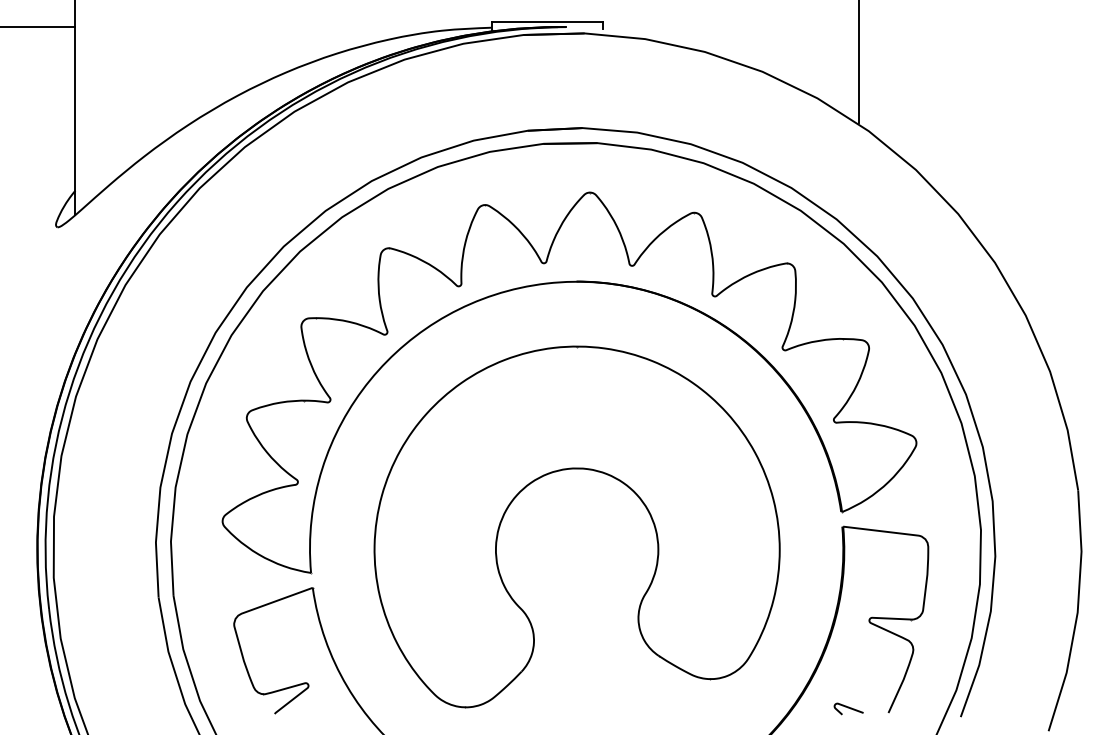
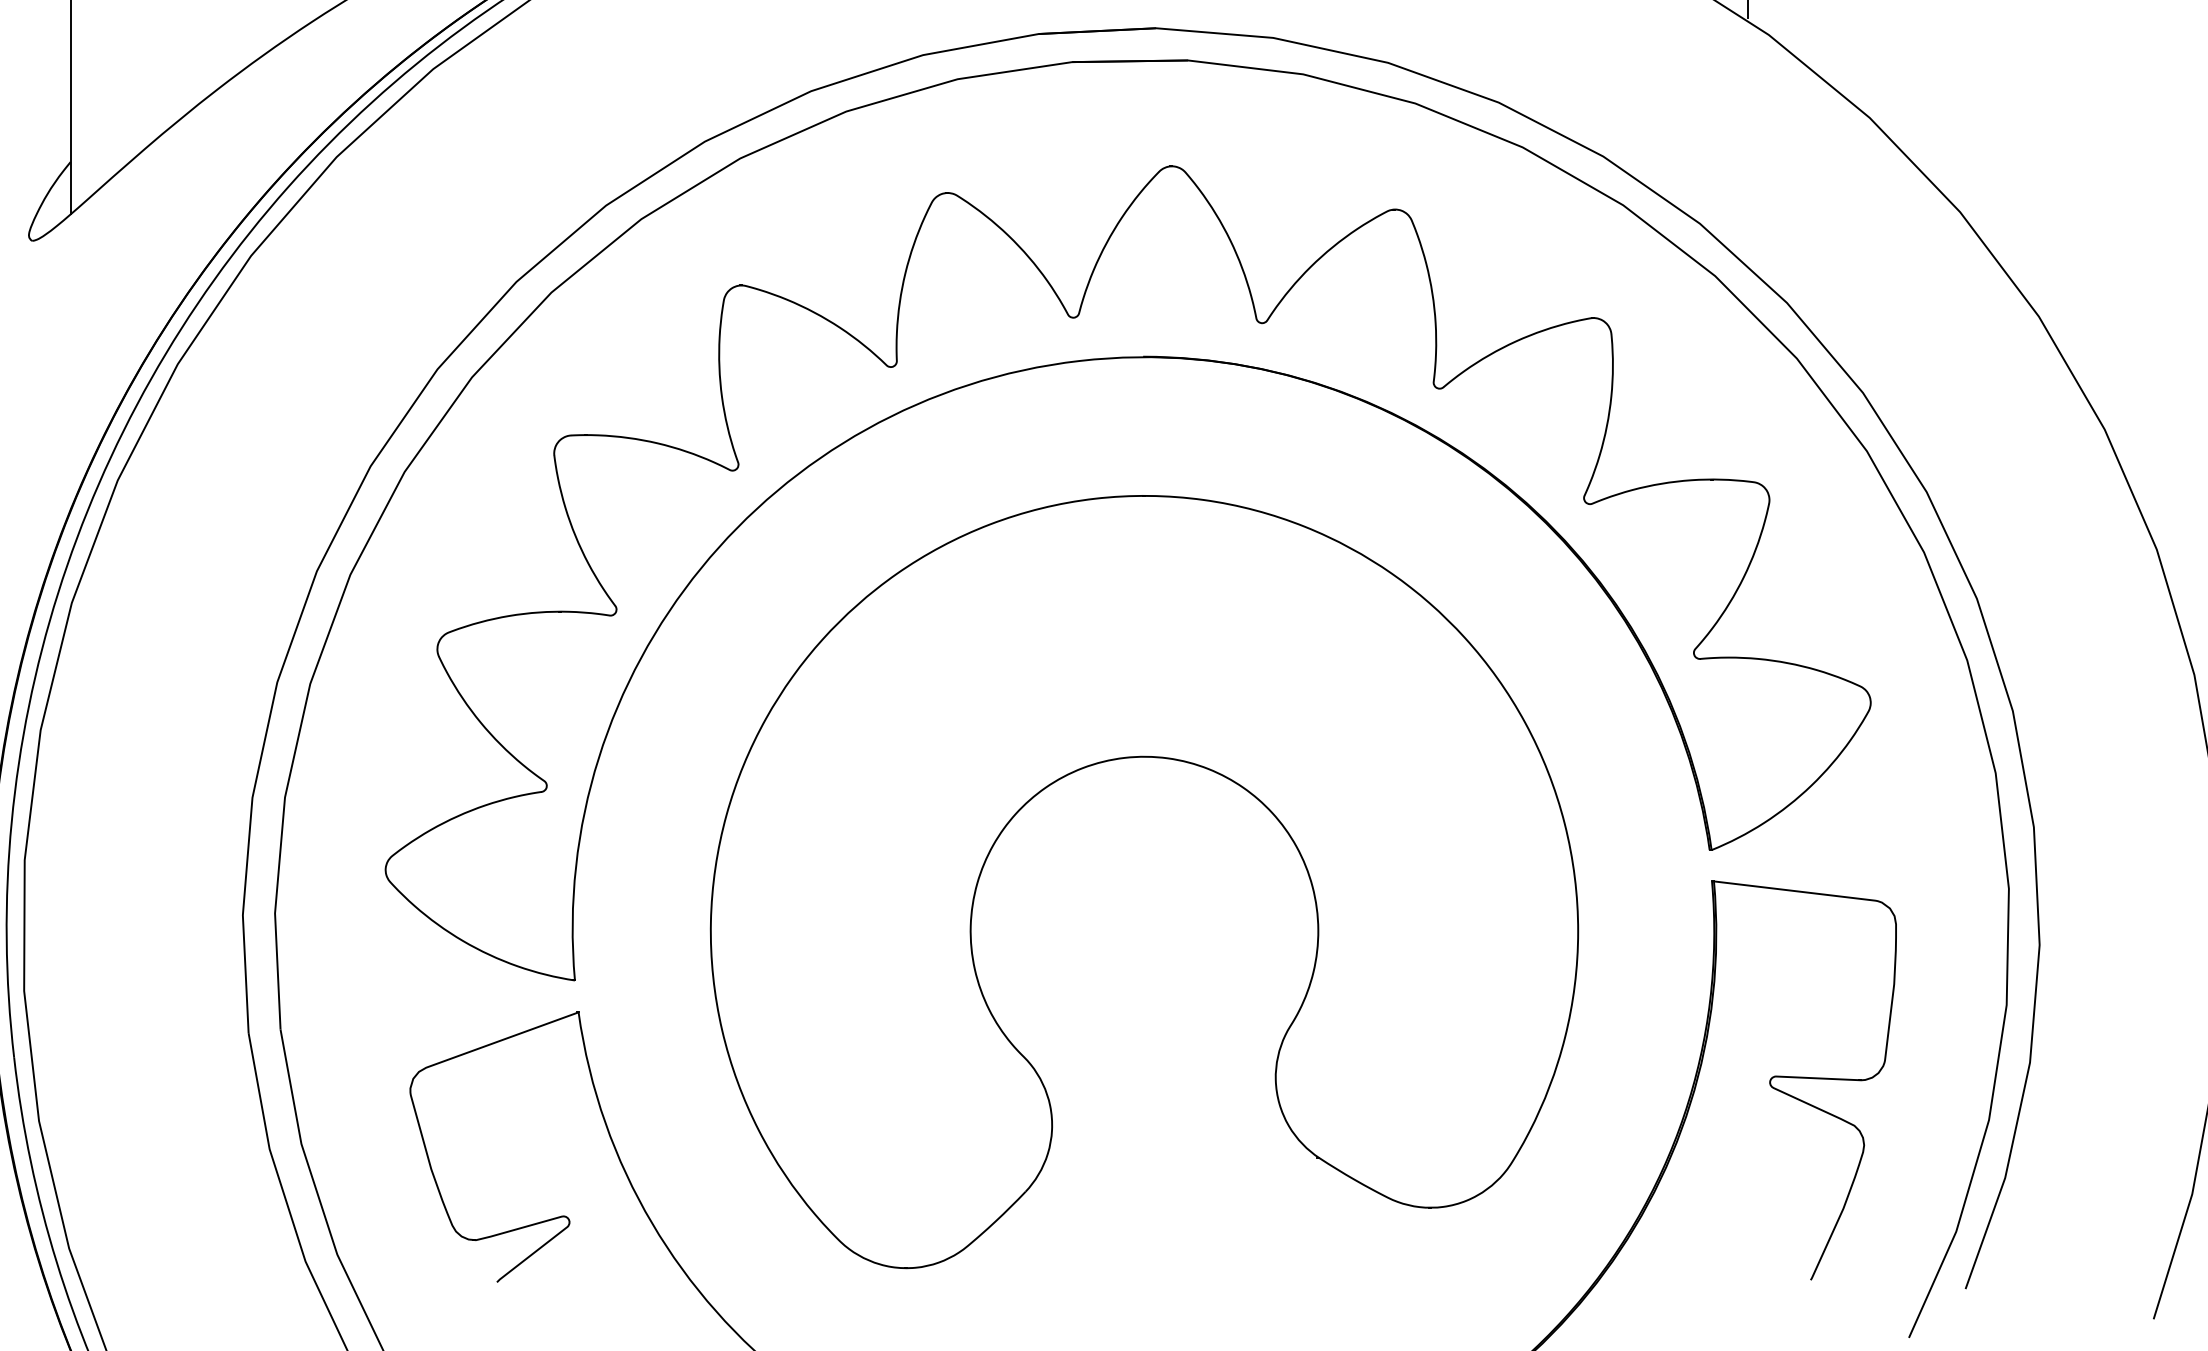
curve: (848, 708) -> (1725, 1270), removed

